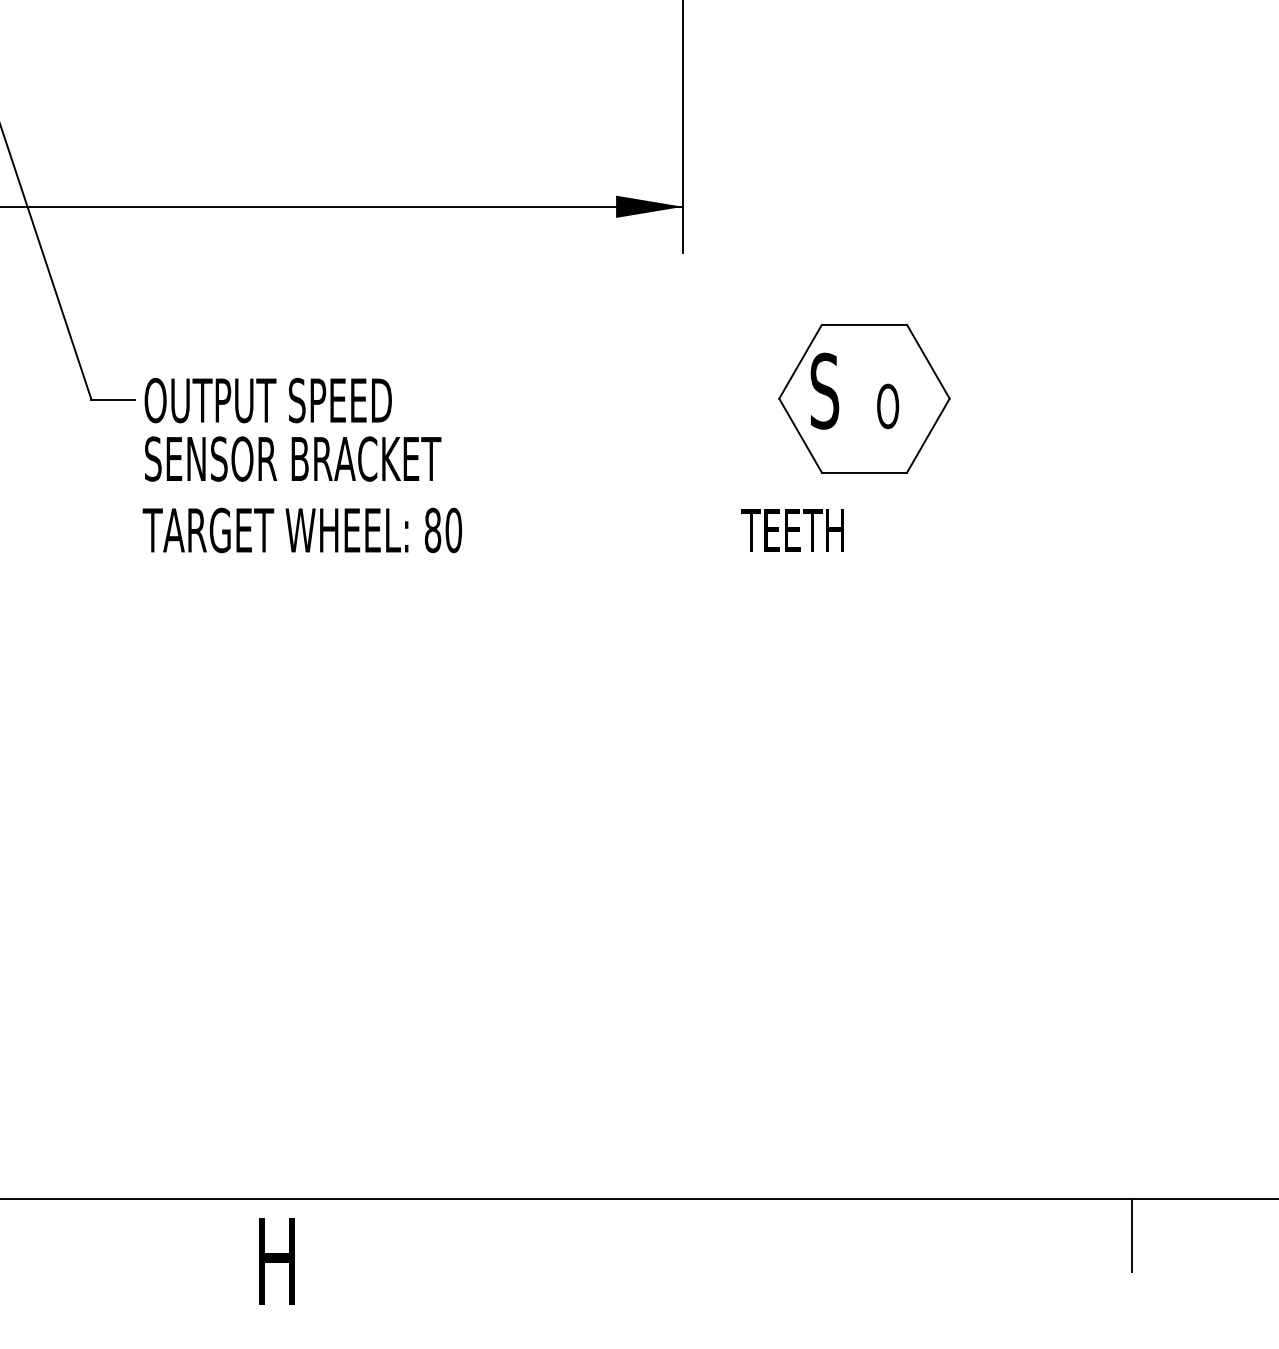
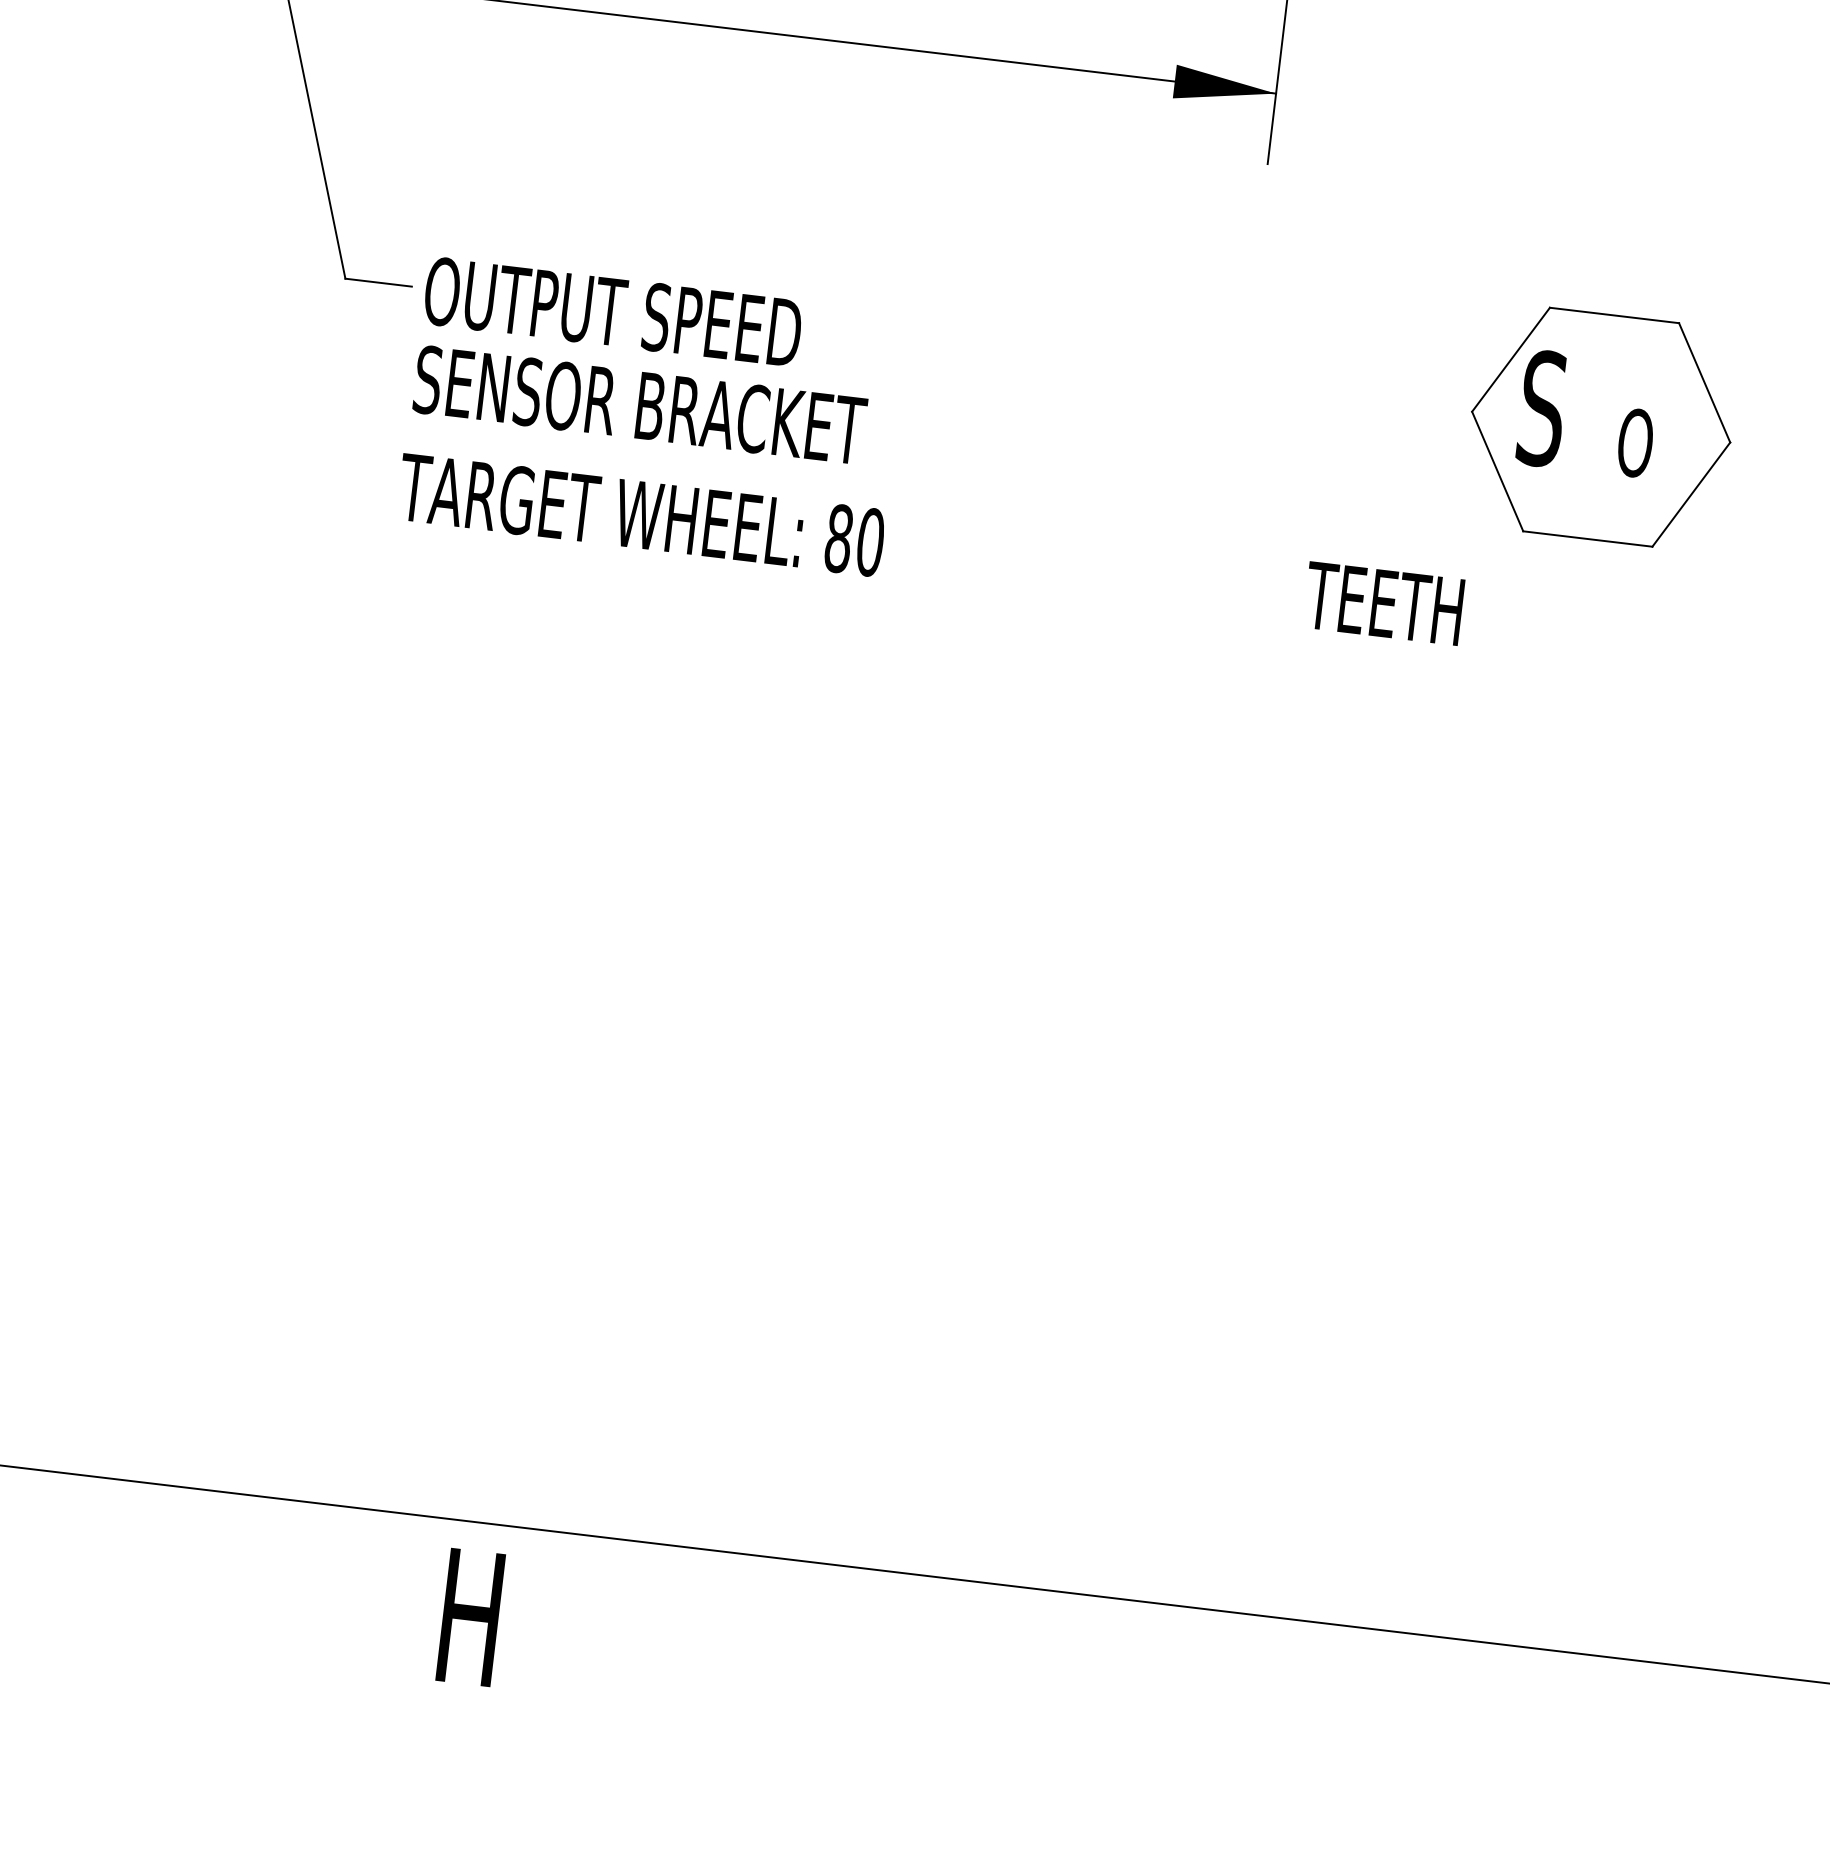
part: (864, 398) -> (1601, 426), moved
line: (1132, 1235) -> (1771, 1732), removed

